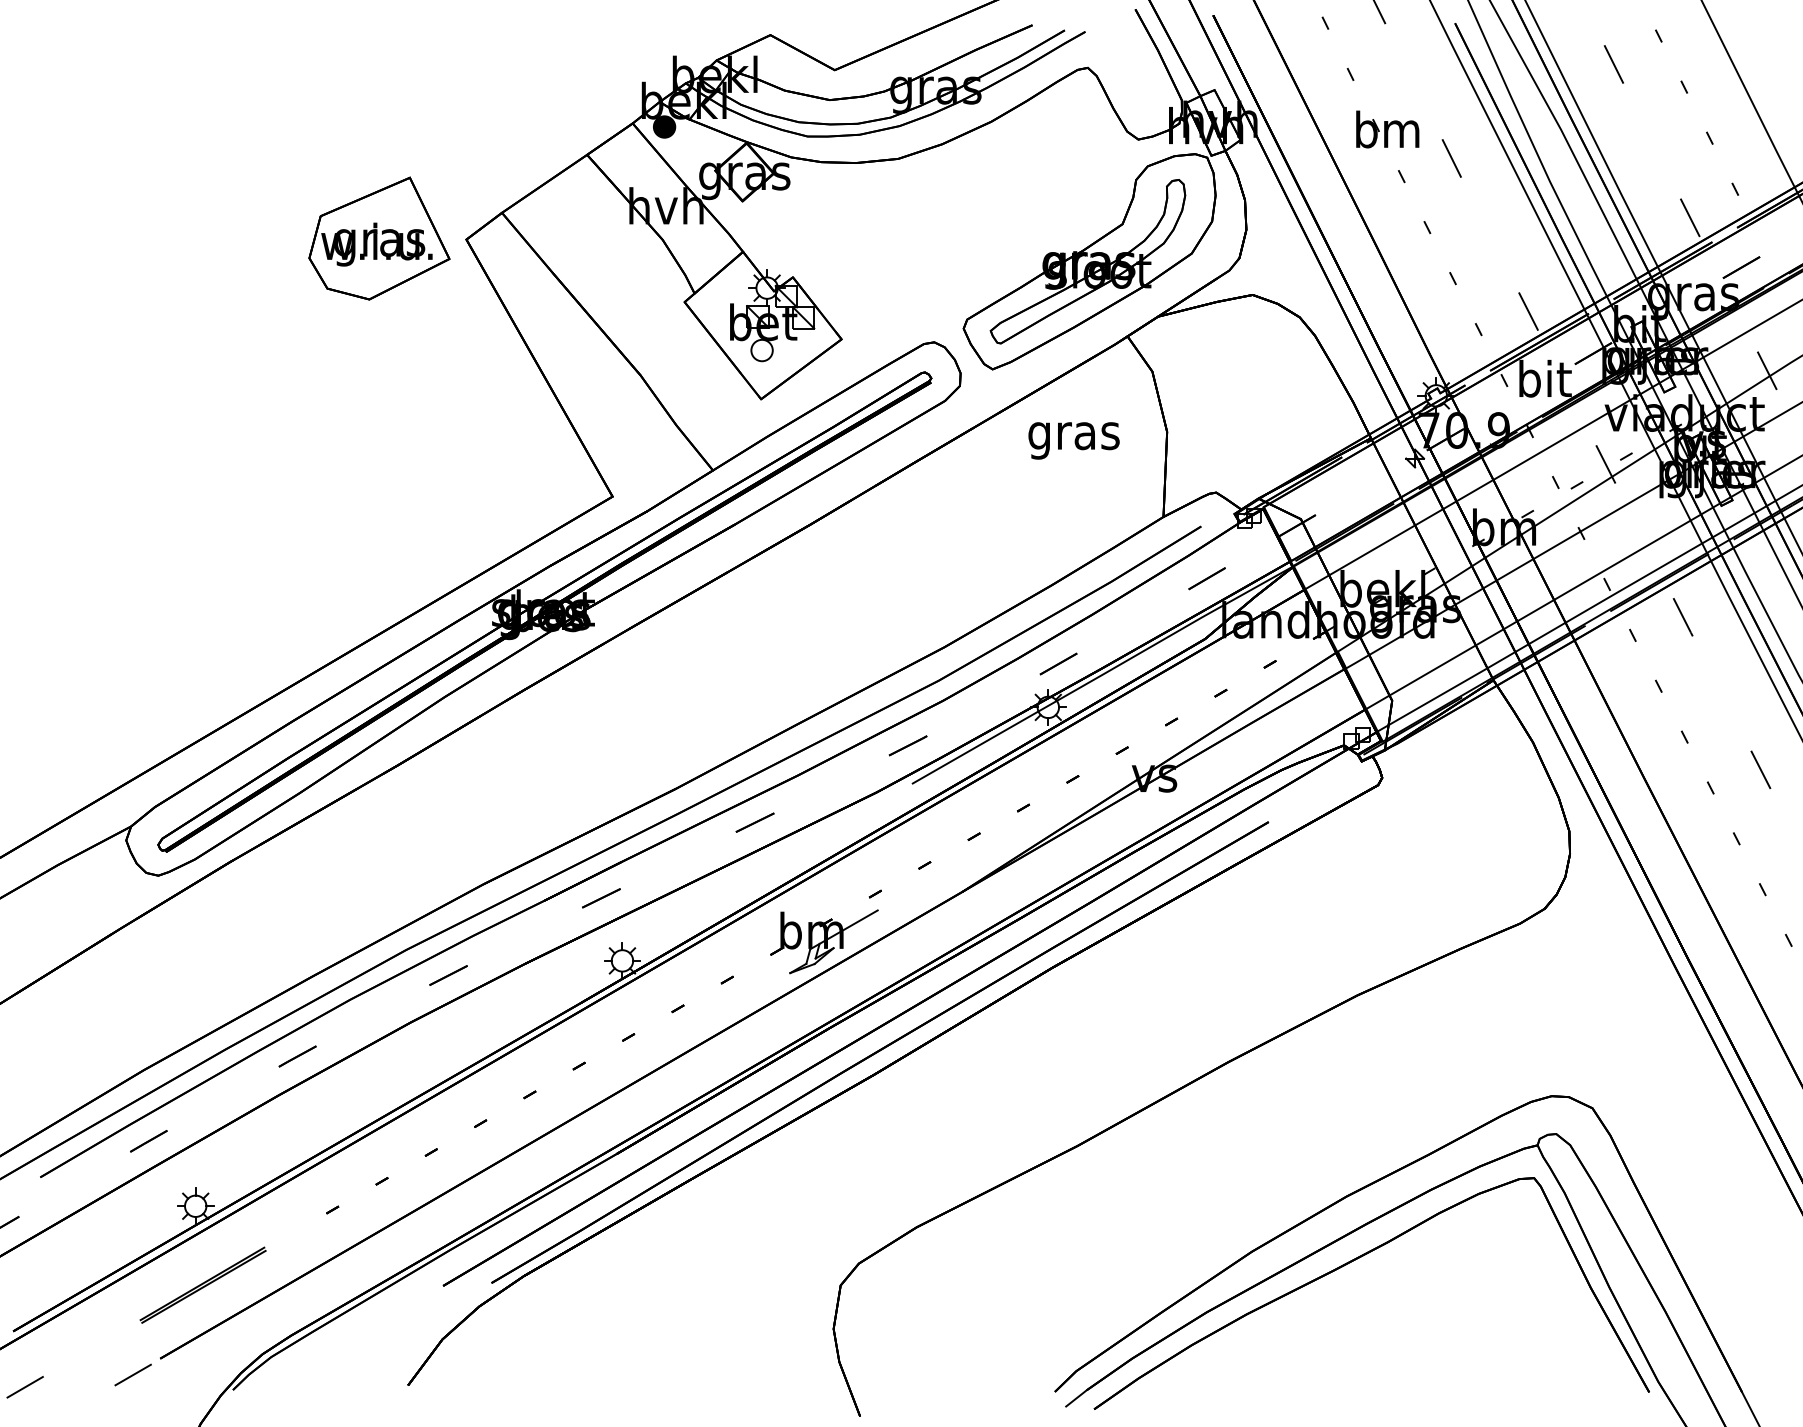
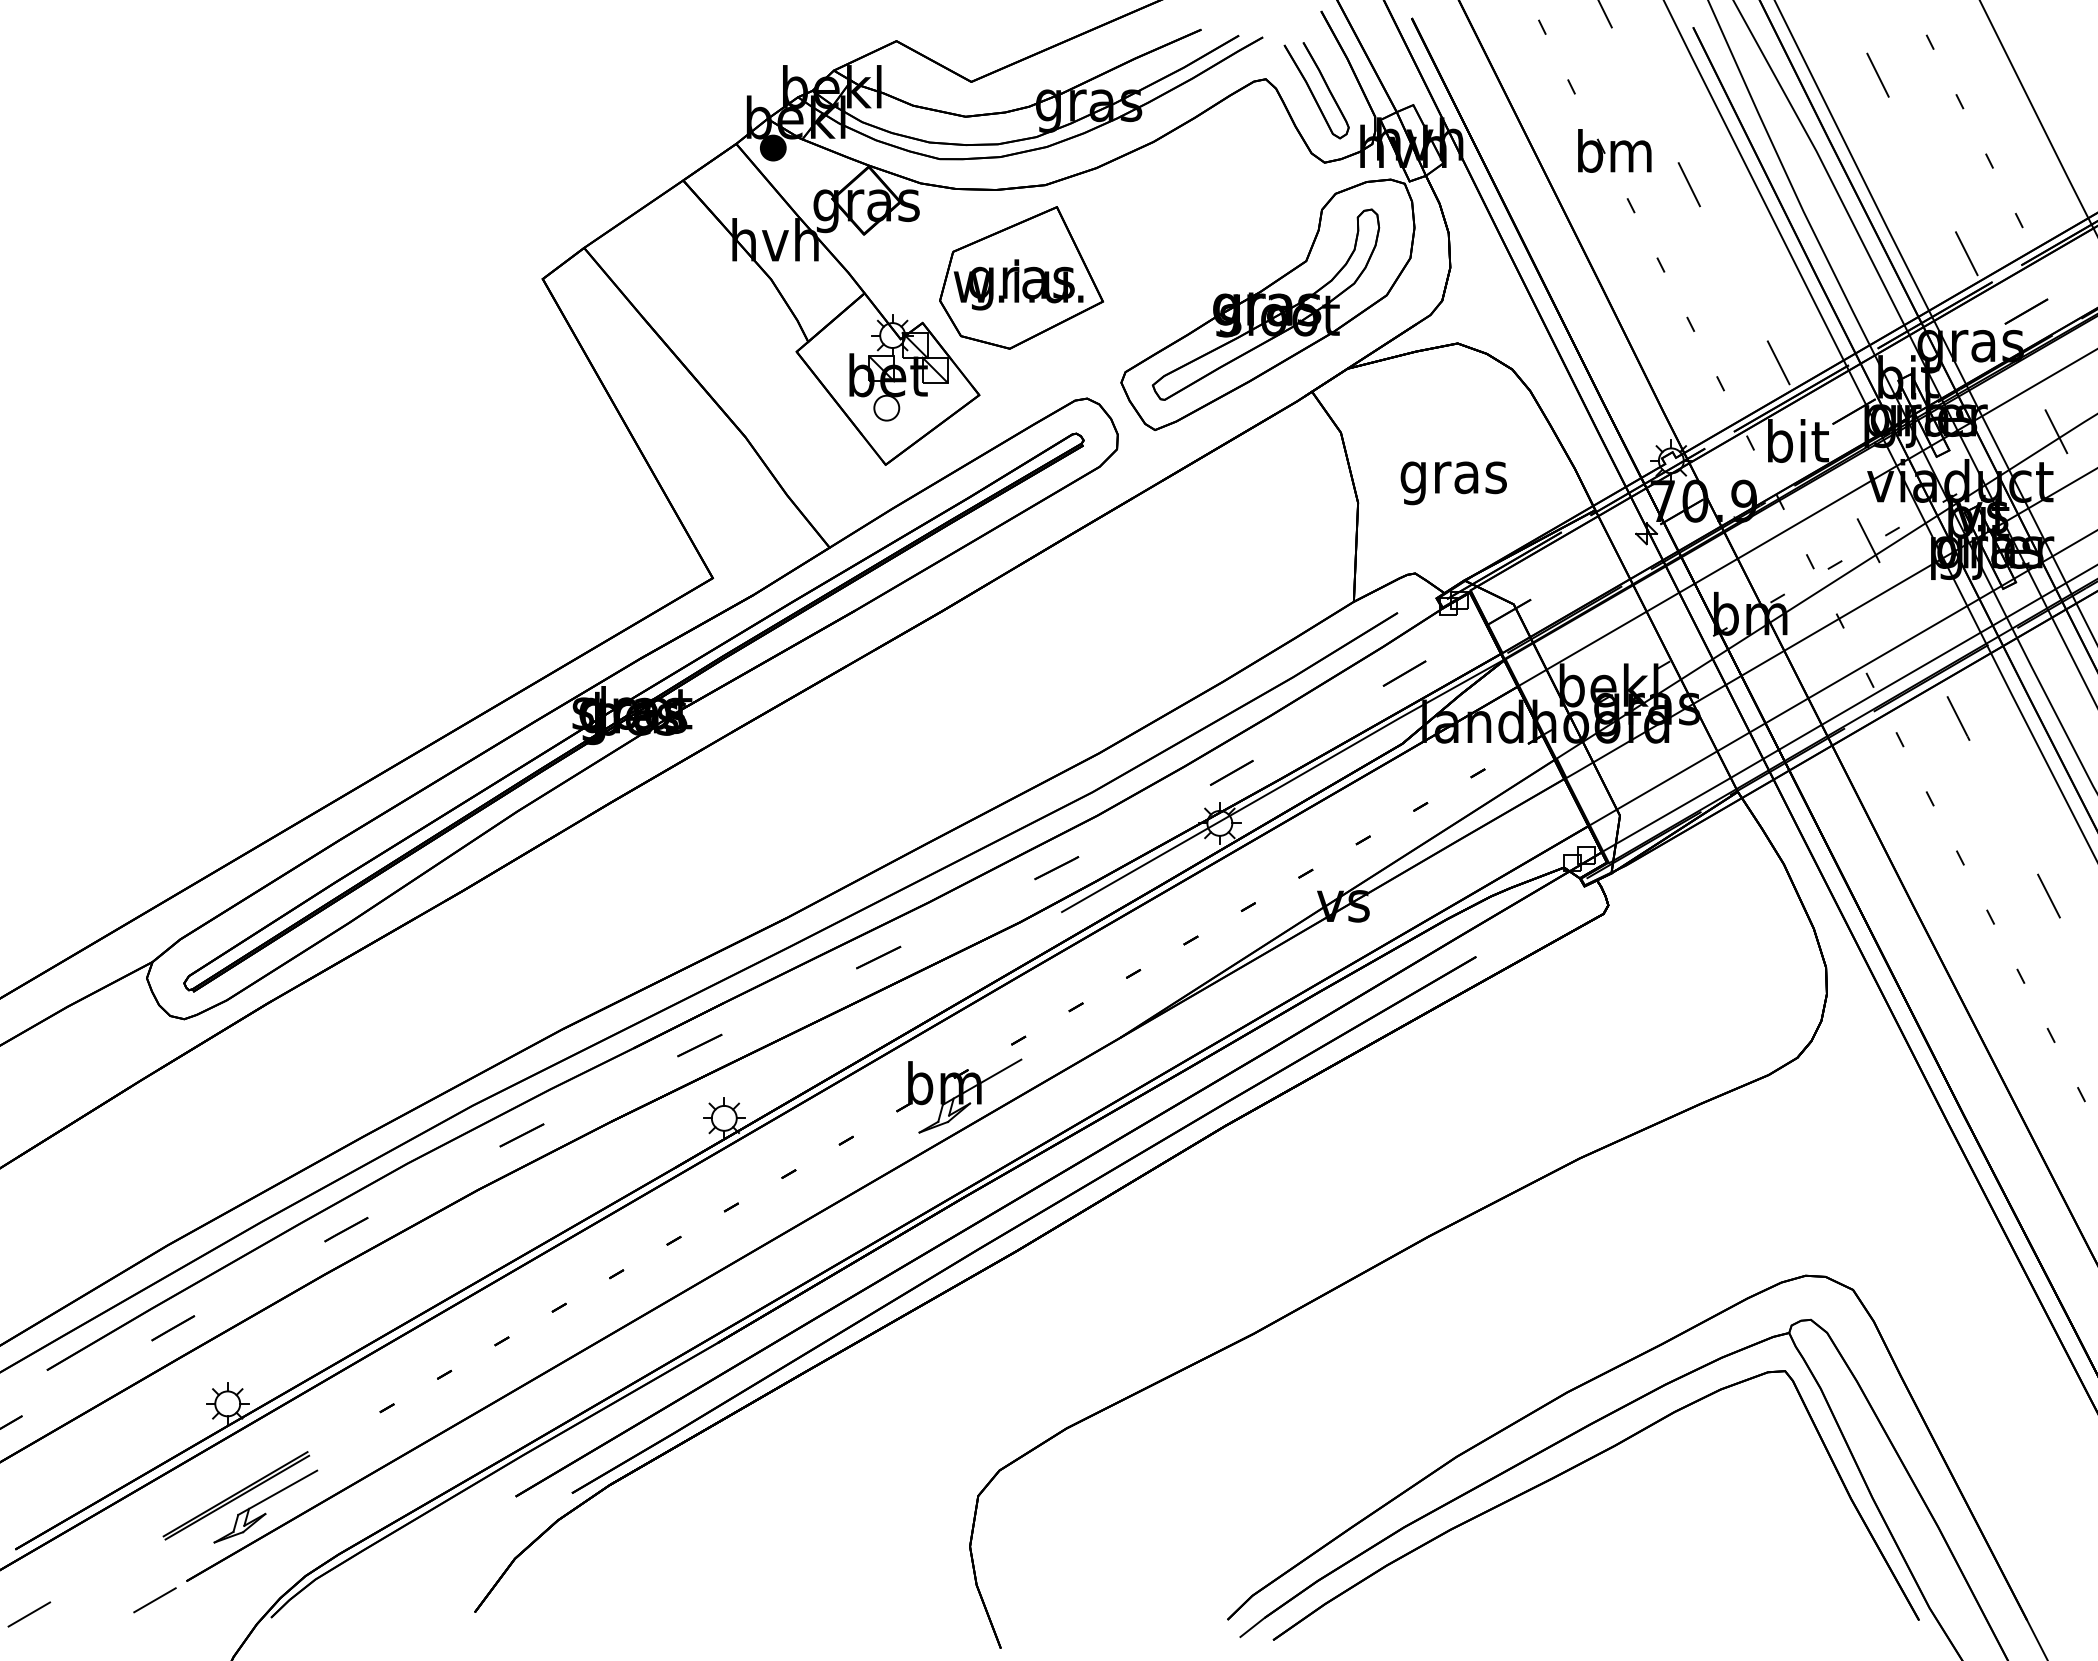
part: (1131, 77) -> (1316, 90), added
part: (379, 238) -> (1021, 277), moved
text: (1073, 441) -> (1453, 483), moved
part: (228, 1294) -> (265, 1506), added

